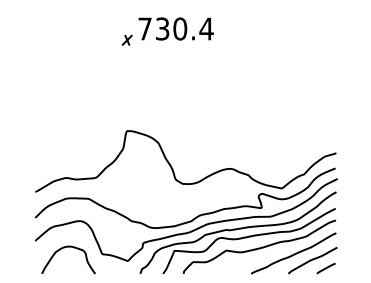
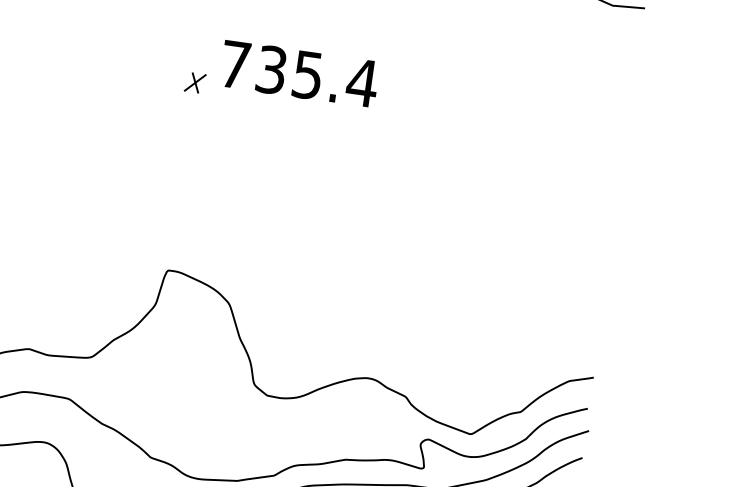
text: (180, 28) -> (308, 74), 730.4 -> 735.4

